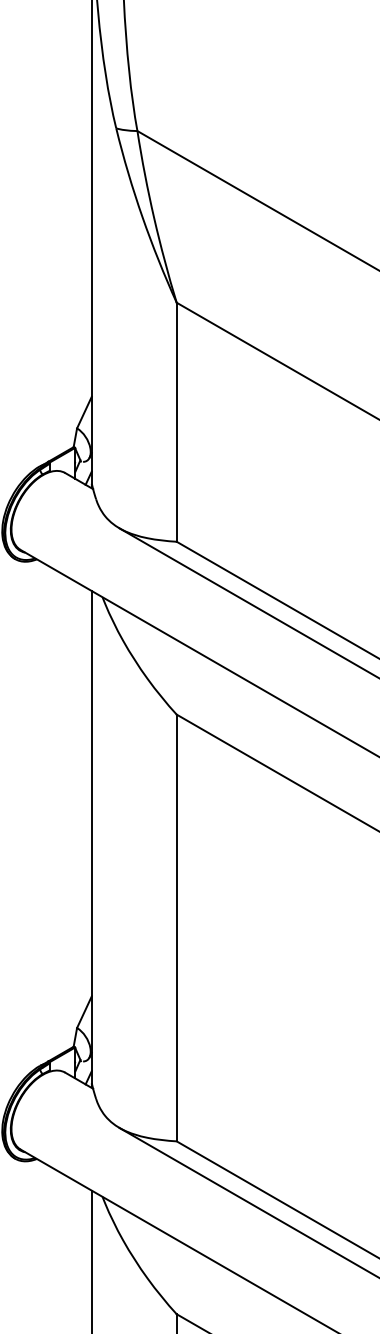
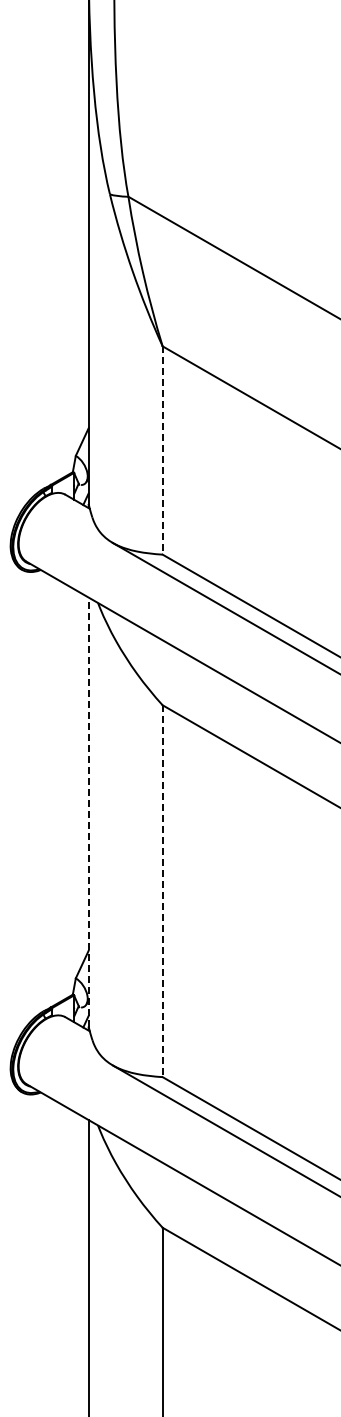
line: (176, 423) -> (162, 451), solid -> dashed
line: (91, 837) -> (88, 812), solid -> dashed
line: (176, 928) -> (162, 891), solid -> dashed

